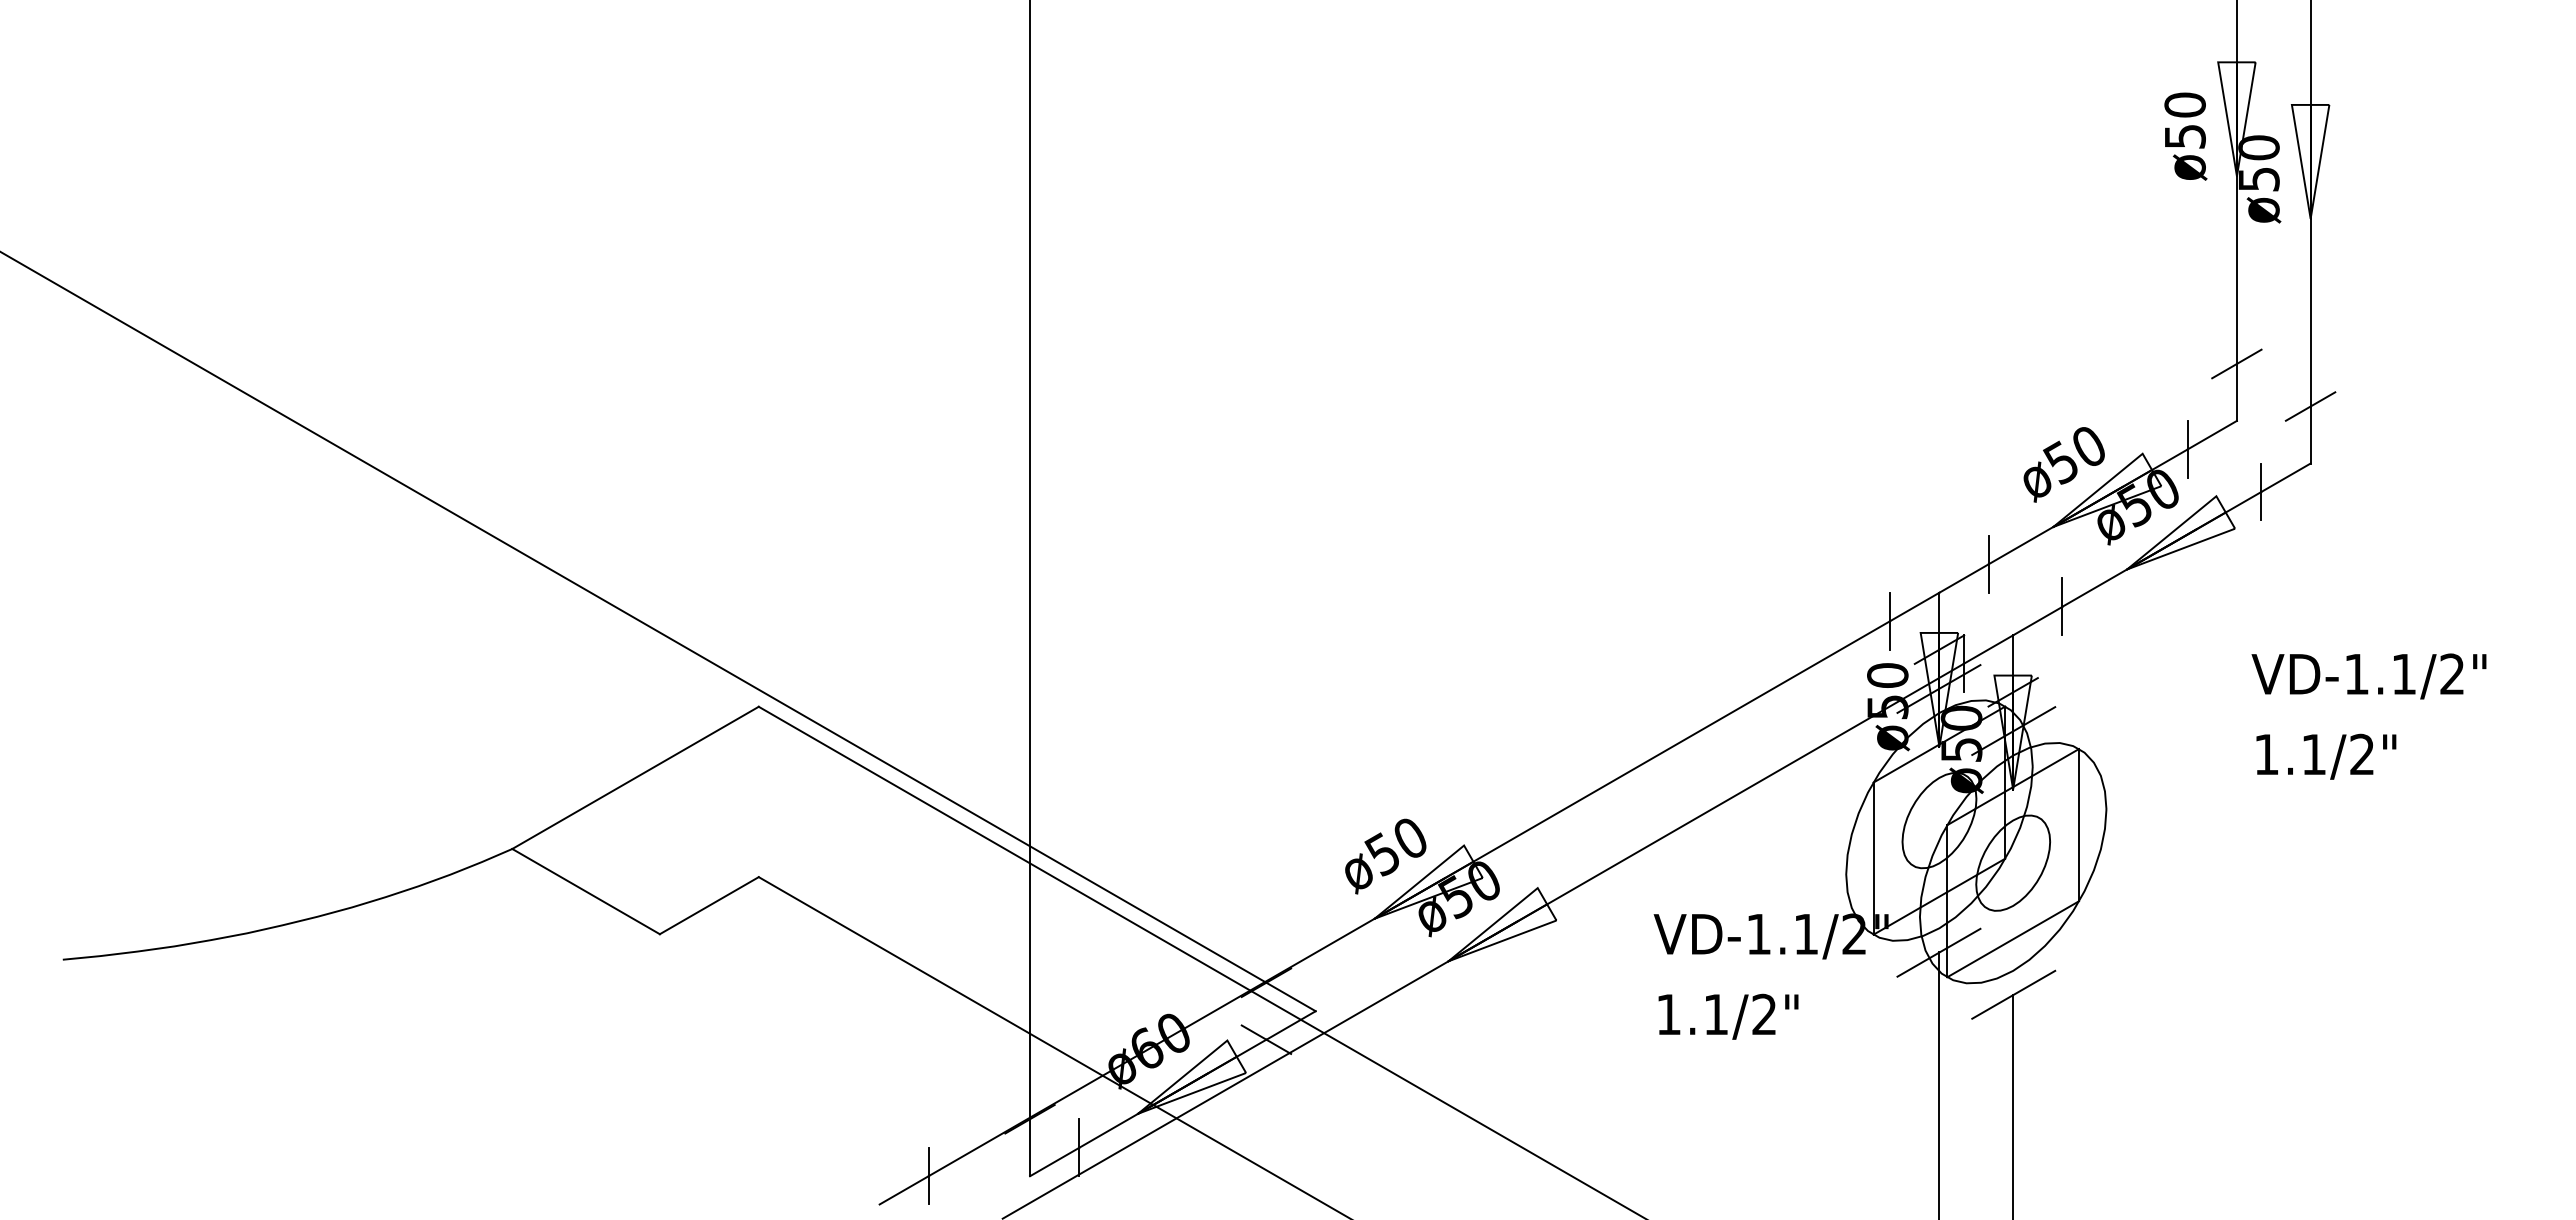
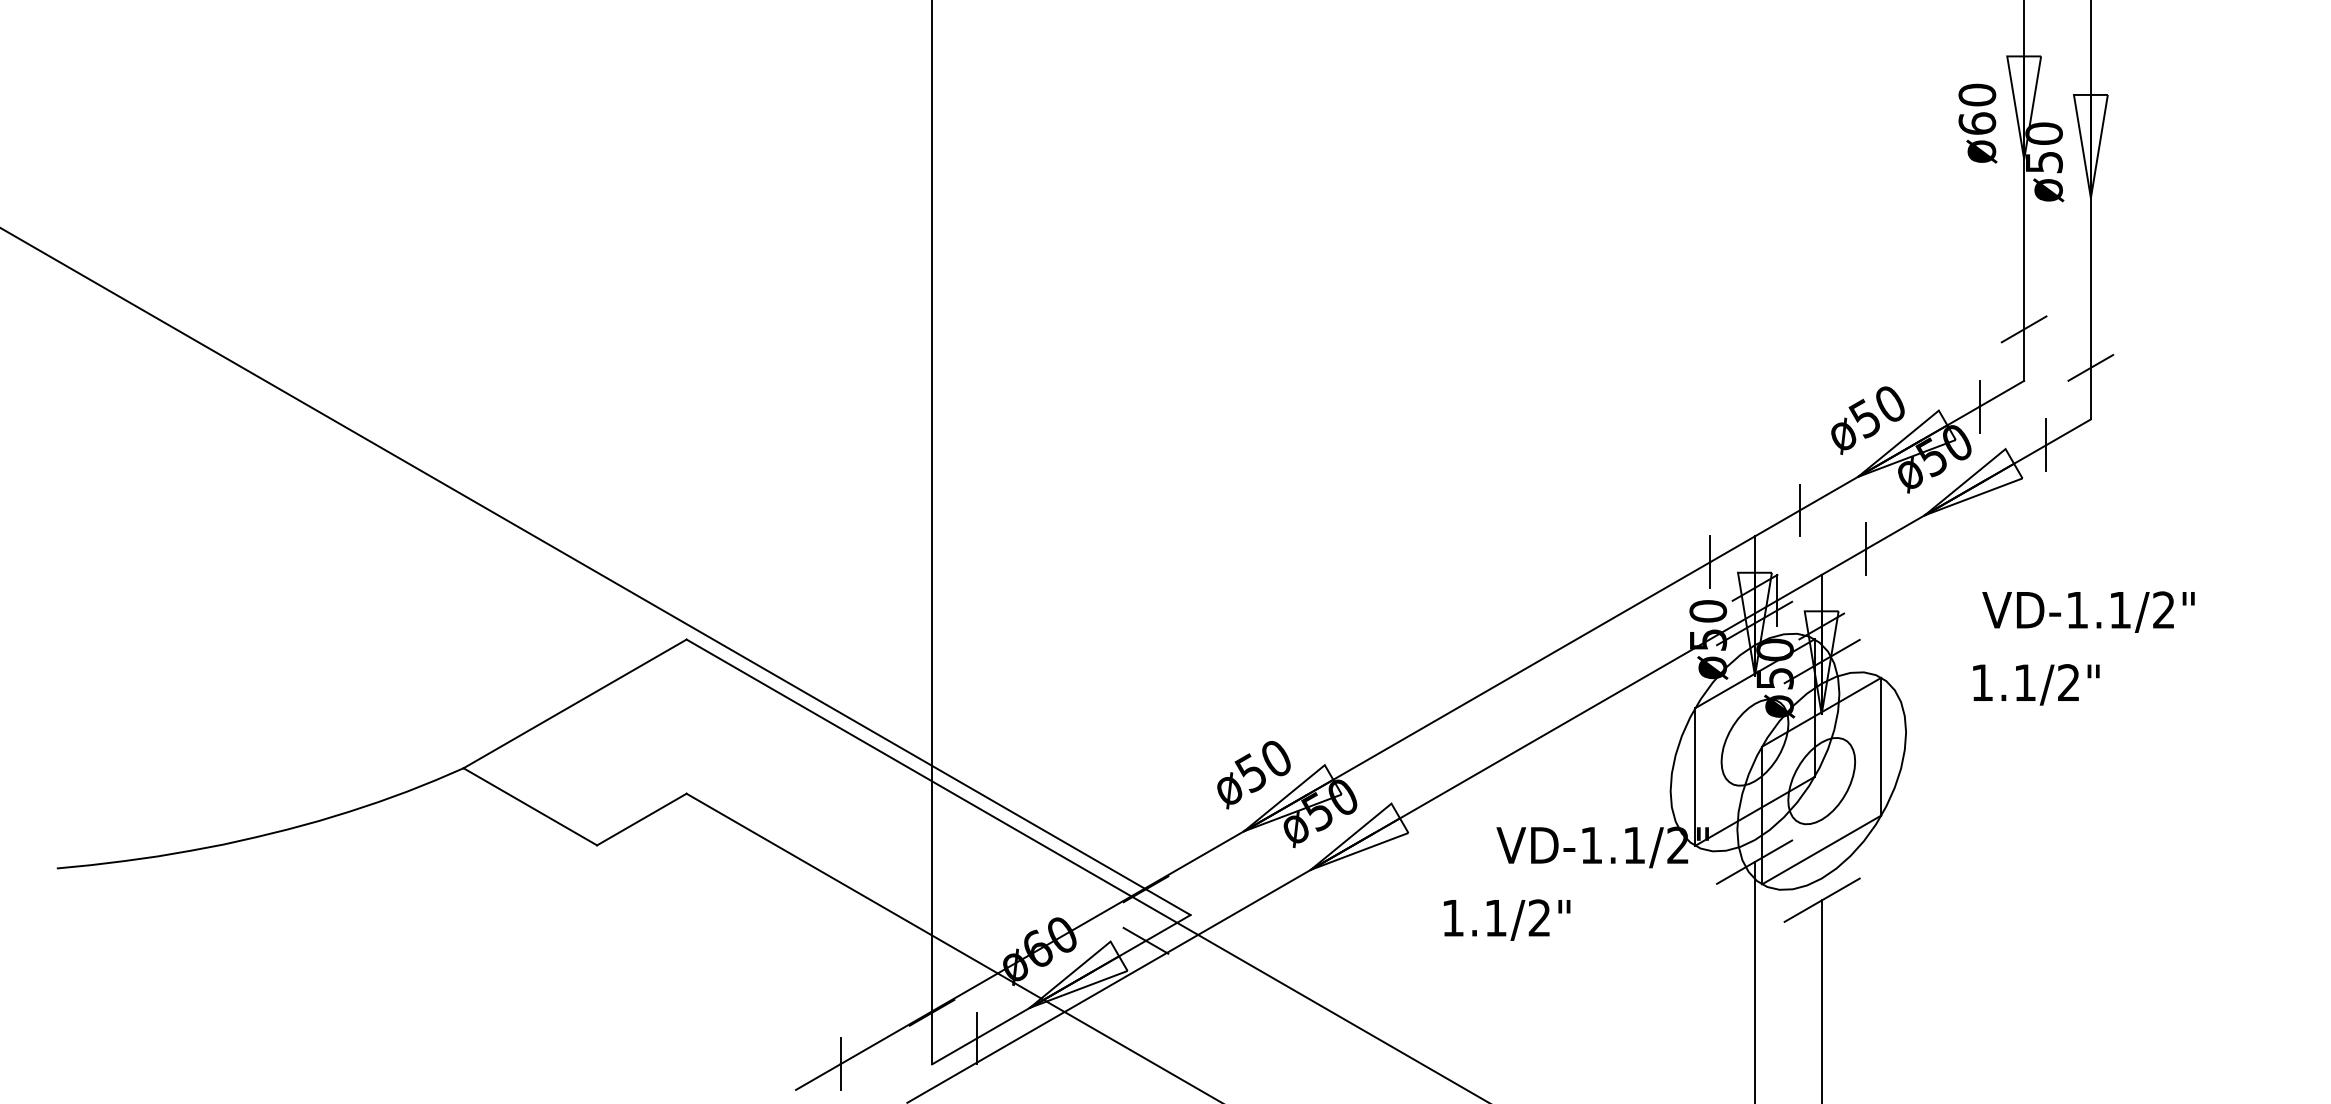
text: (2184, 136) -> (1976, 123), ø50 -> ø60
text: (2368, 676) -> (2088, 612), moved
text: (2326, 756) -> (2036, 684), moved
text: (1728, 1016) -> (1507, 919), moved

